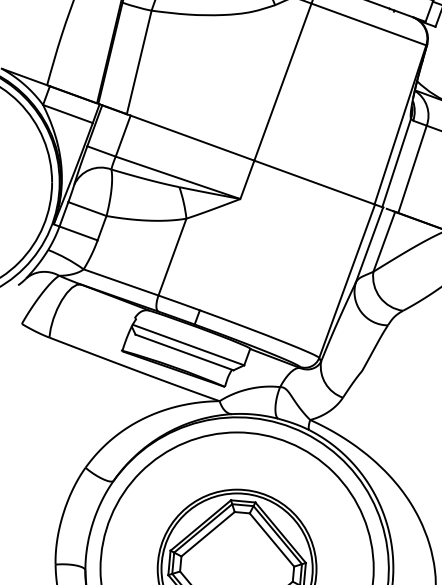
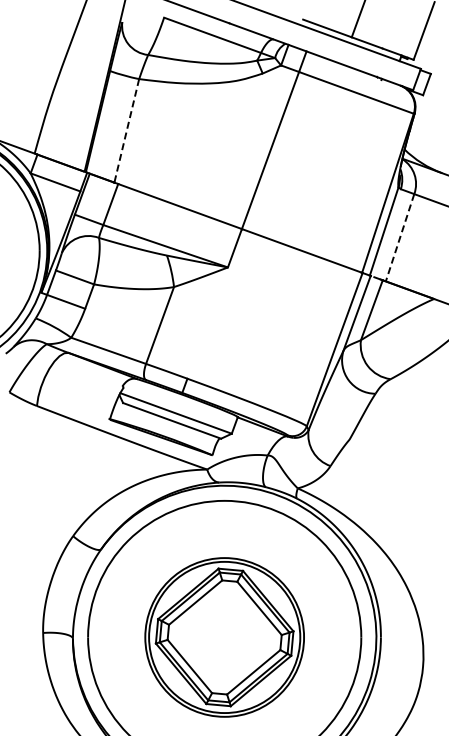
line: (138, 63) -> (126, 131), solid -> dashed
line: (412, 169) -> (400, 237), solid -> dashed

